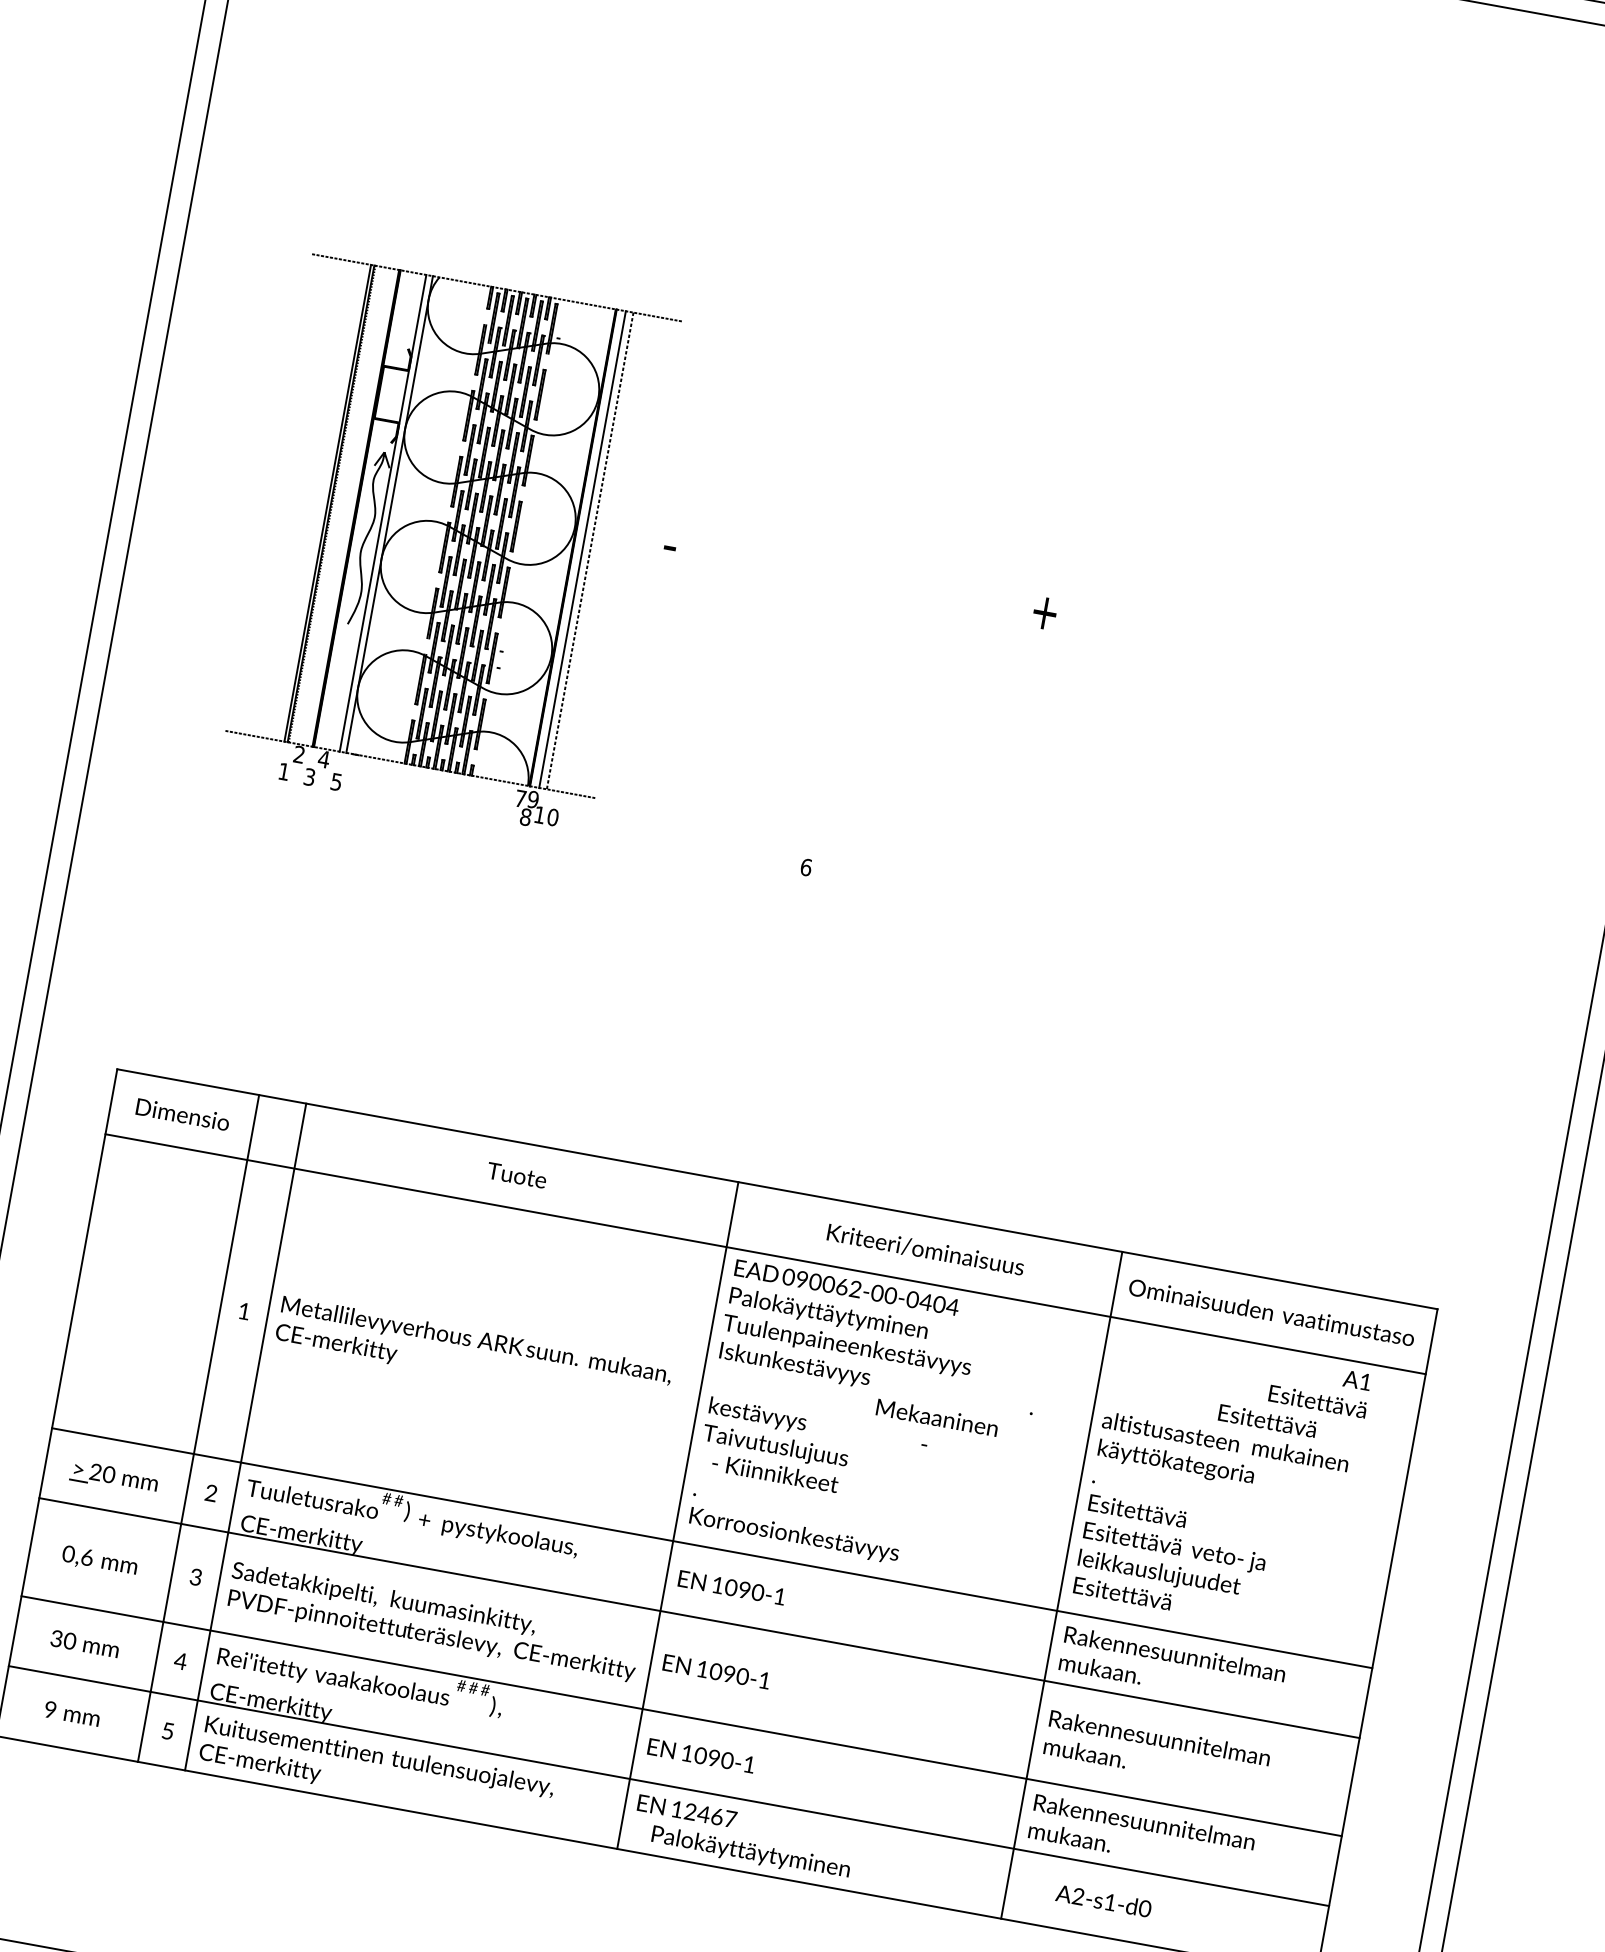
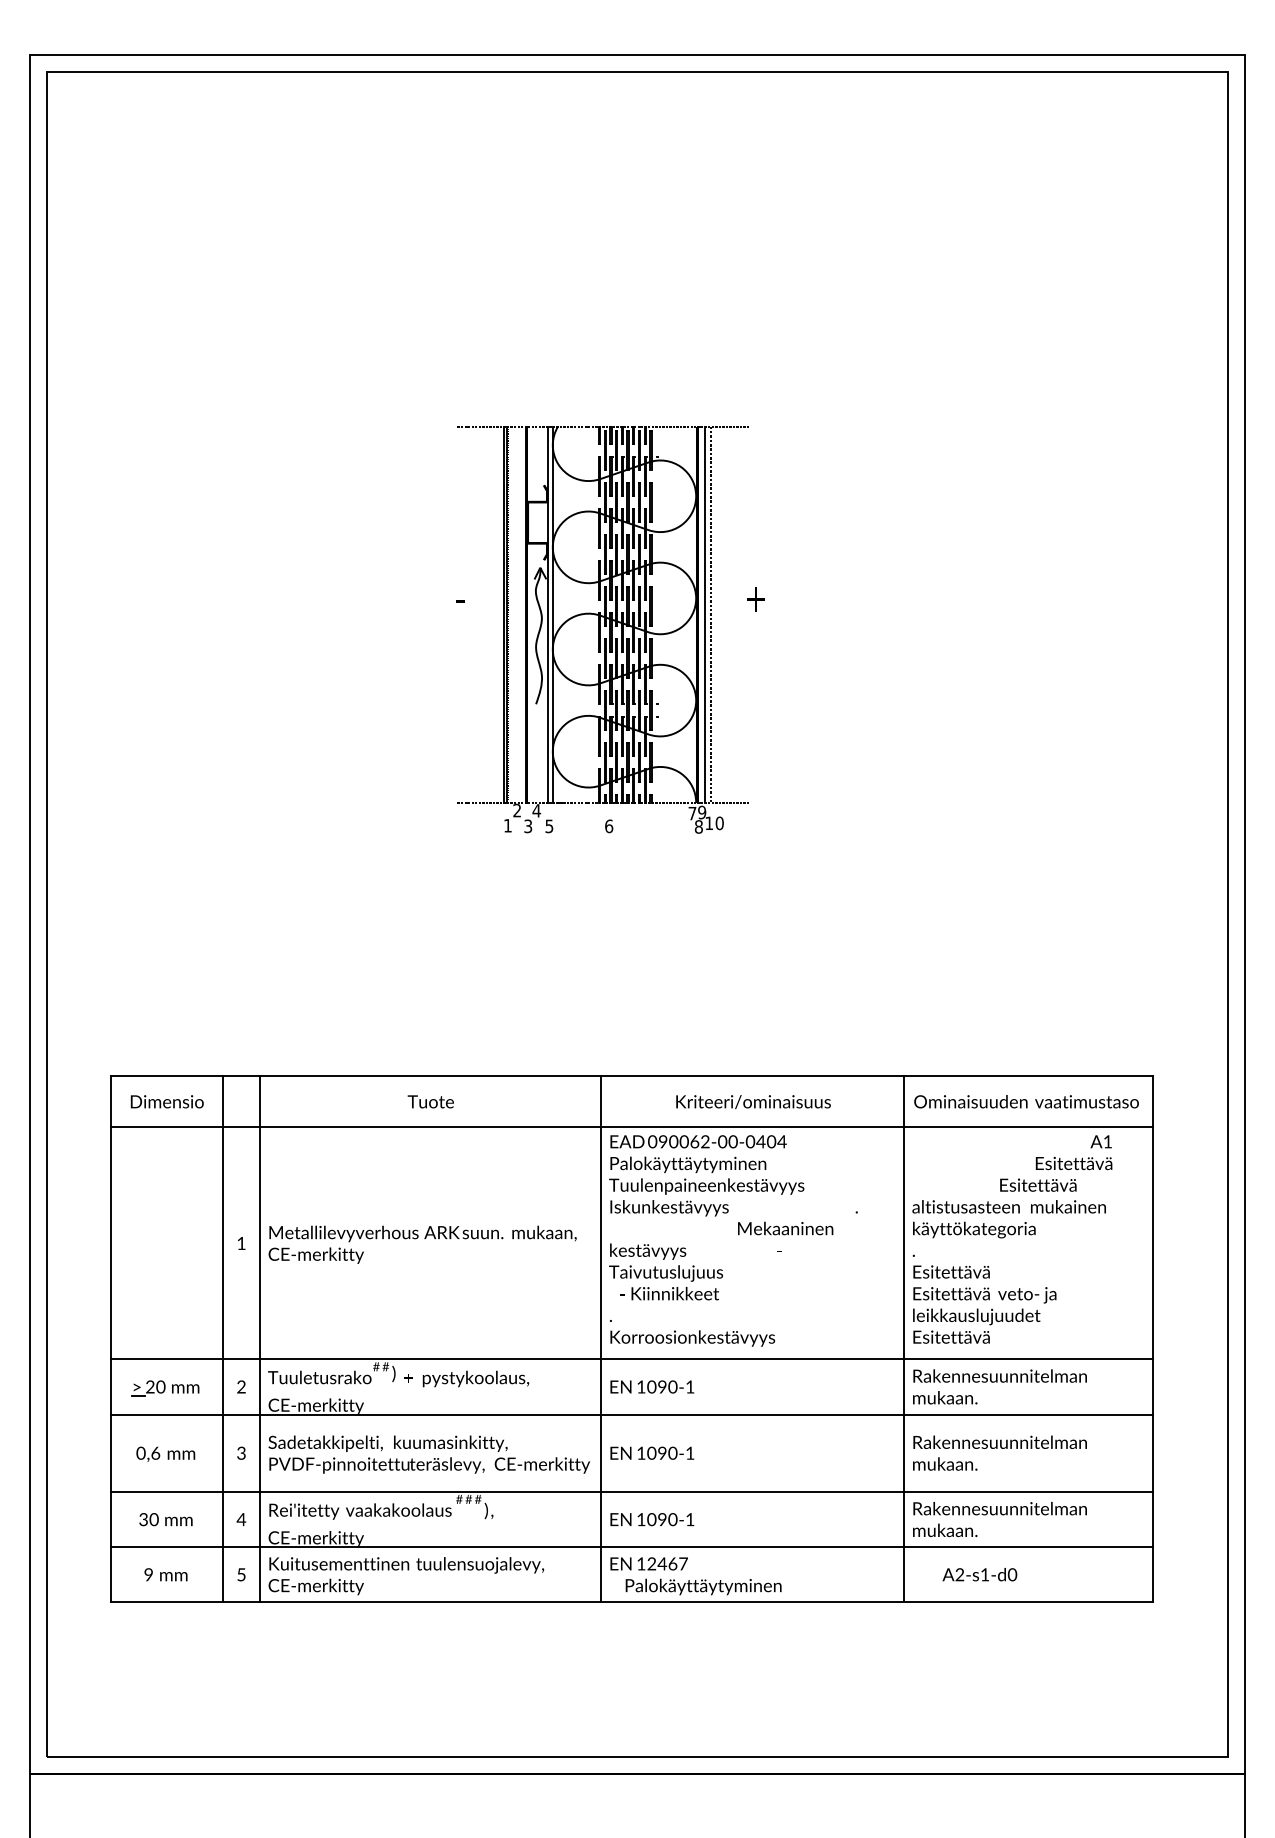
part: (449, 544) -> (602, 629), moved

